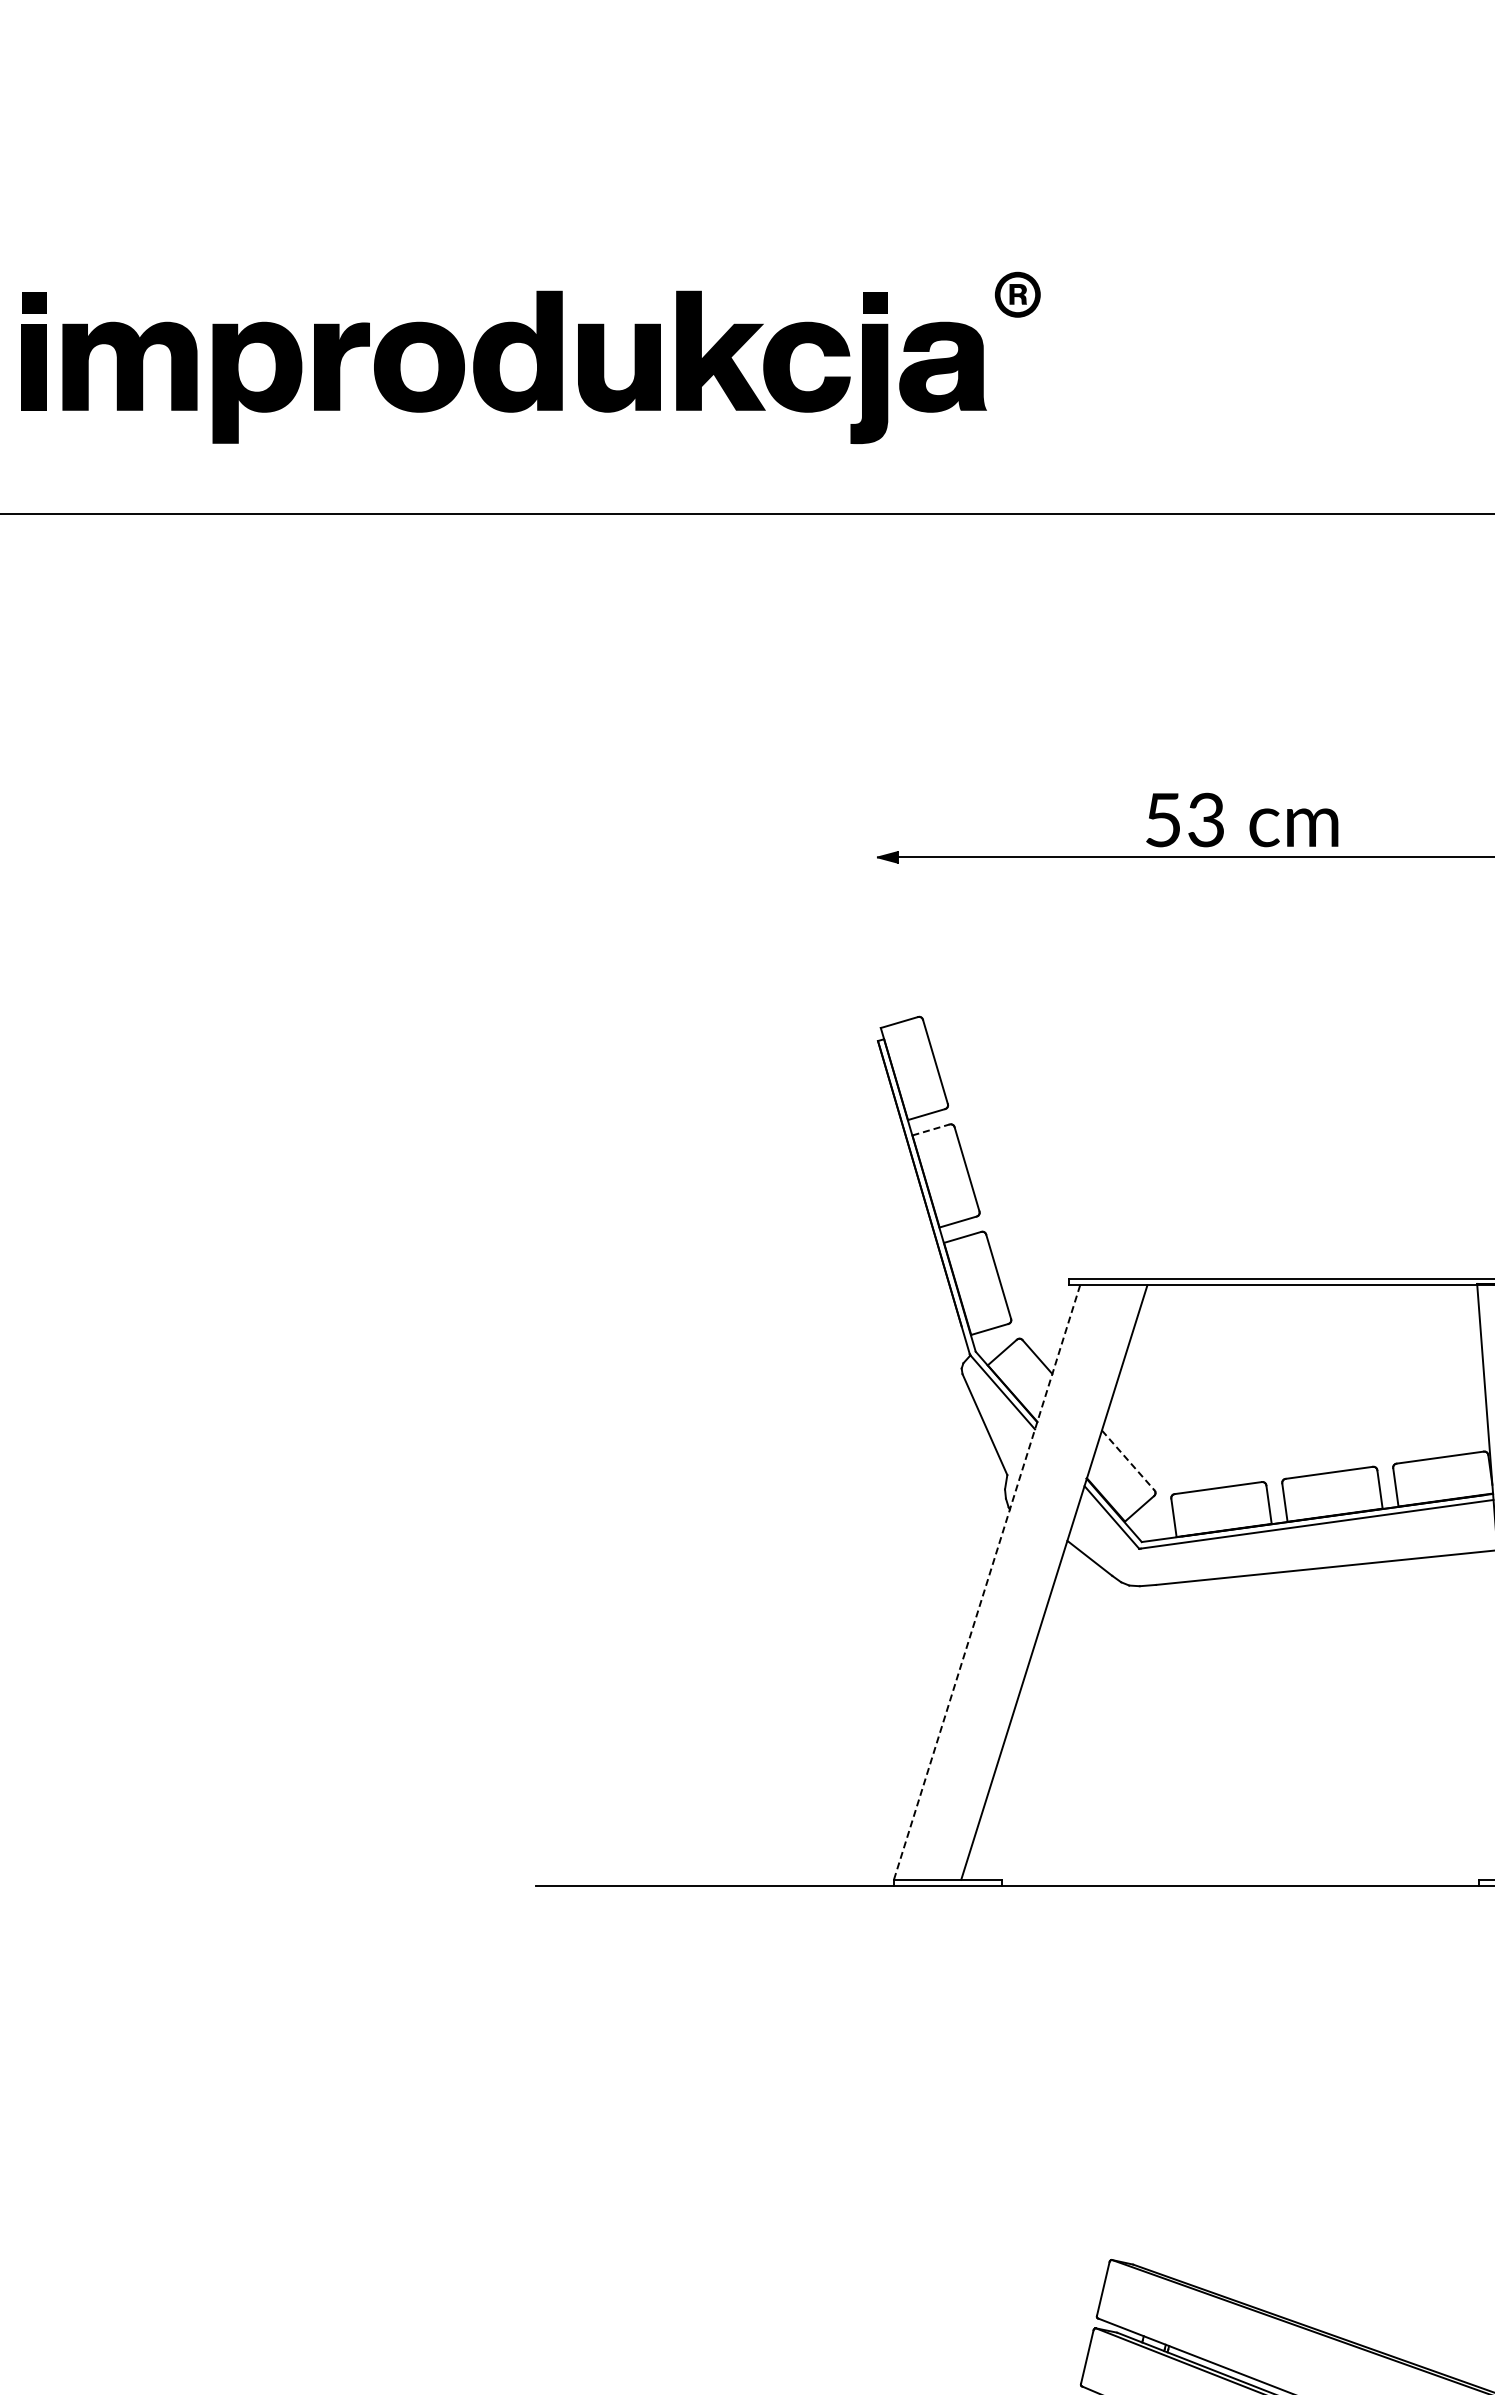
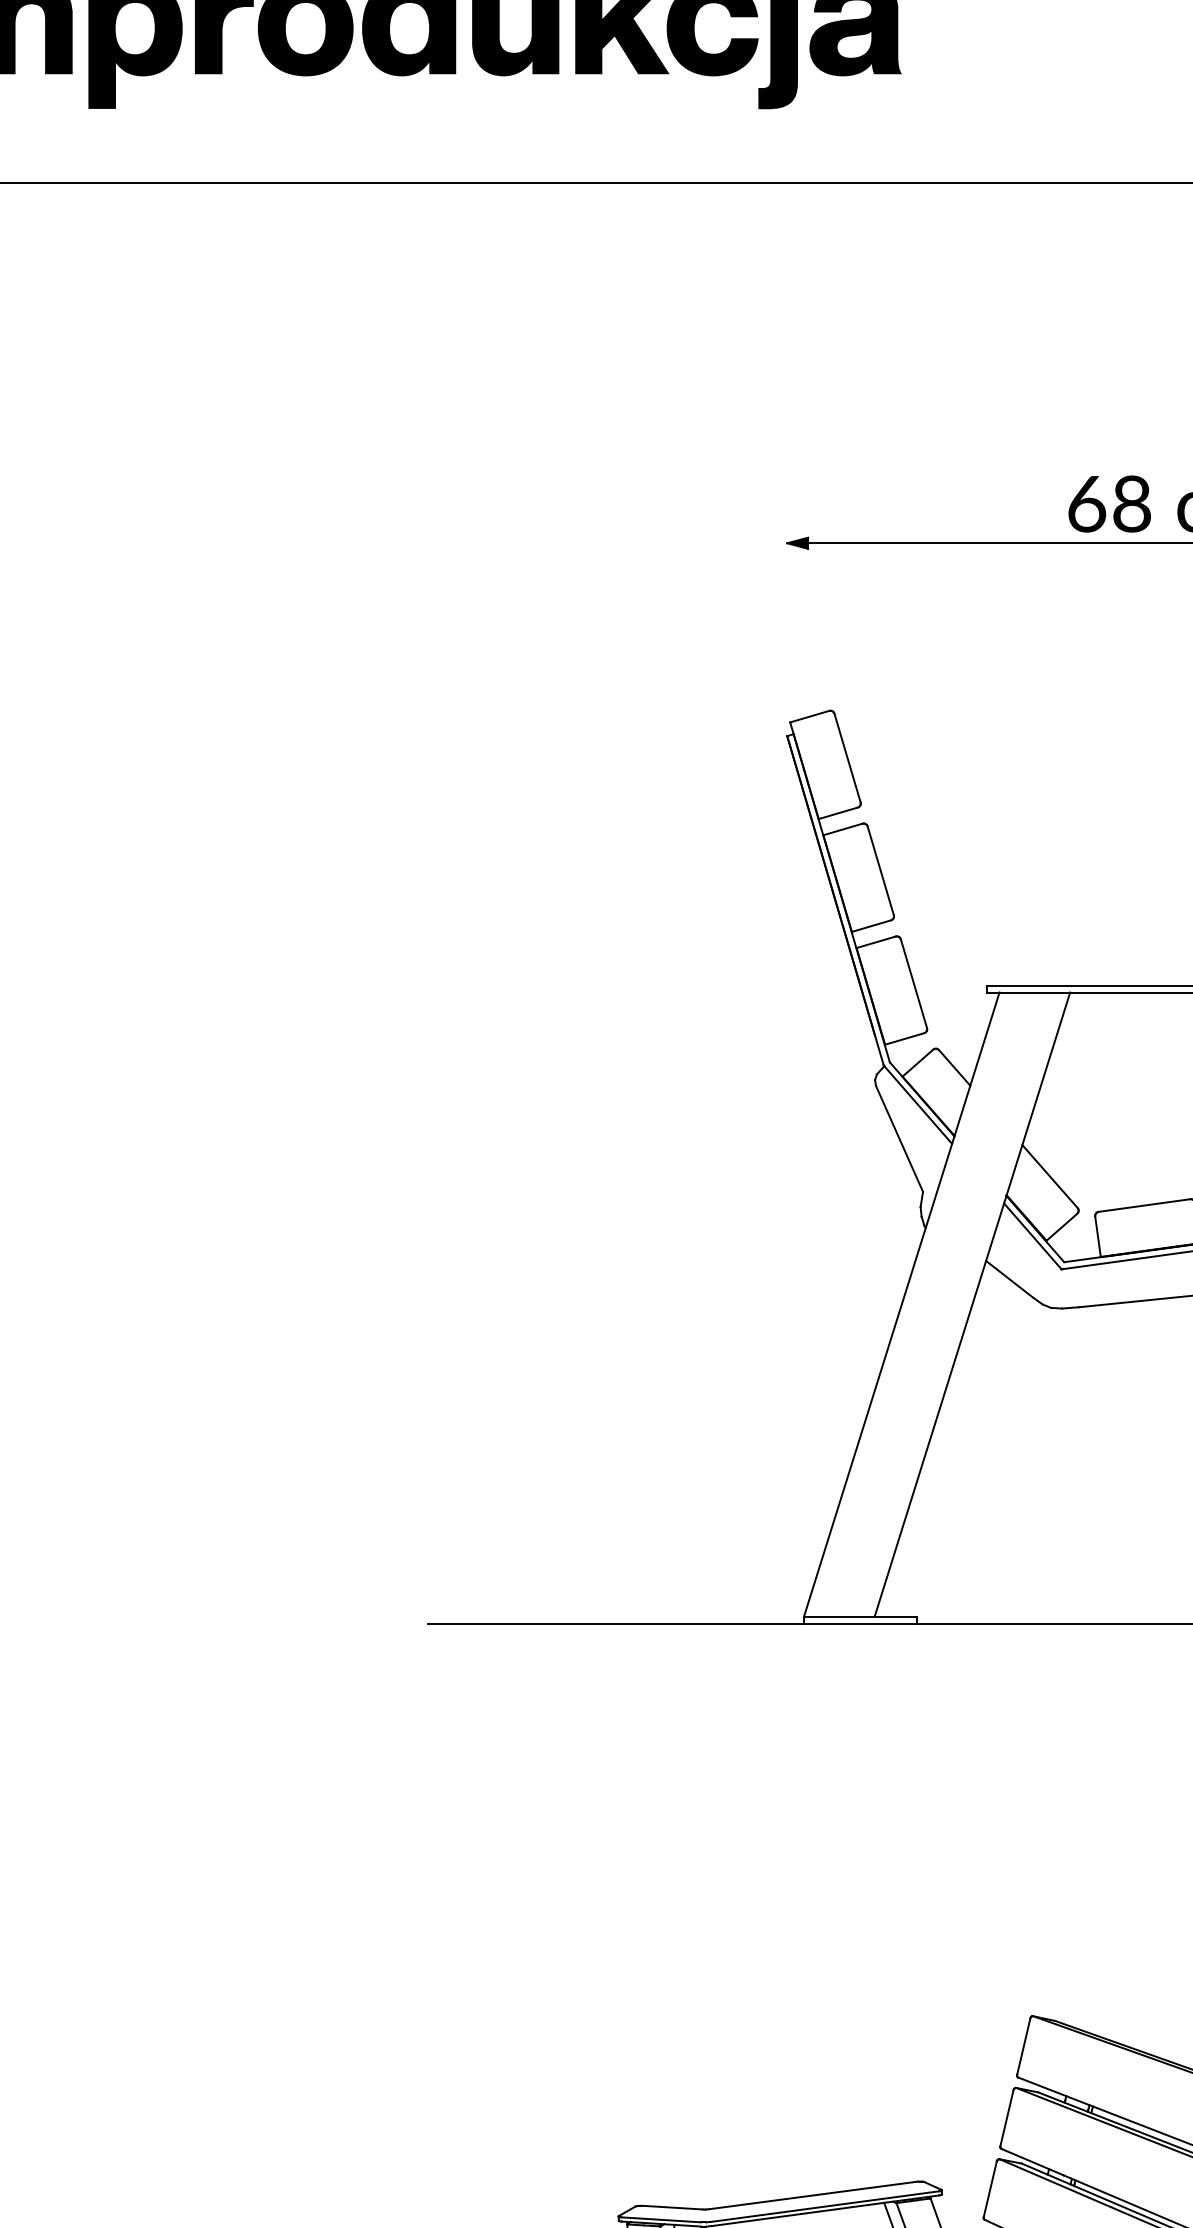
text: (1184, 820) -> (1109, 504), 53 -> 68
line: (931, 1129) -> (843, 828), dashed -> solid
line: (1128, 1460) -> (1050, 1176), dashed -> solid
line: (987, 1582) -> (902, 1304), dashed -> solid

